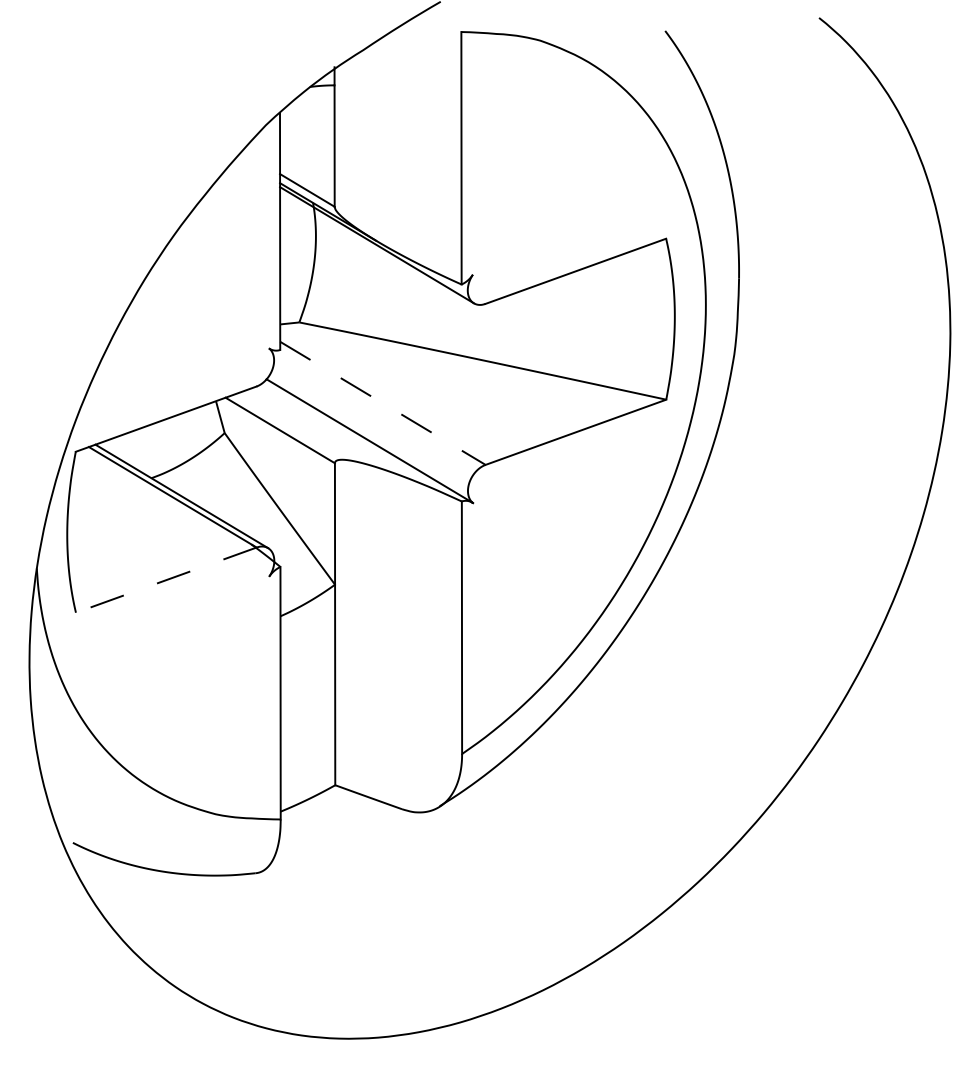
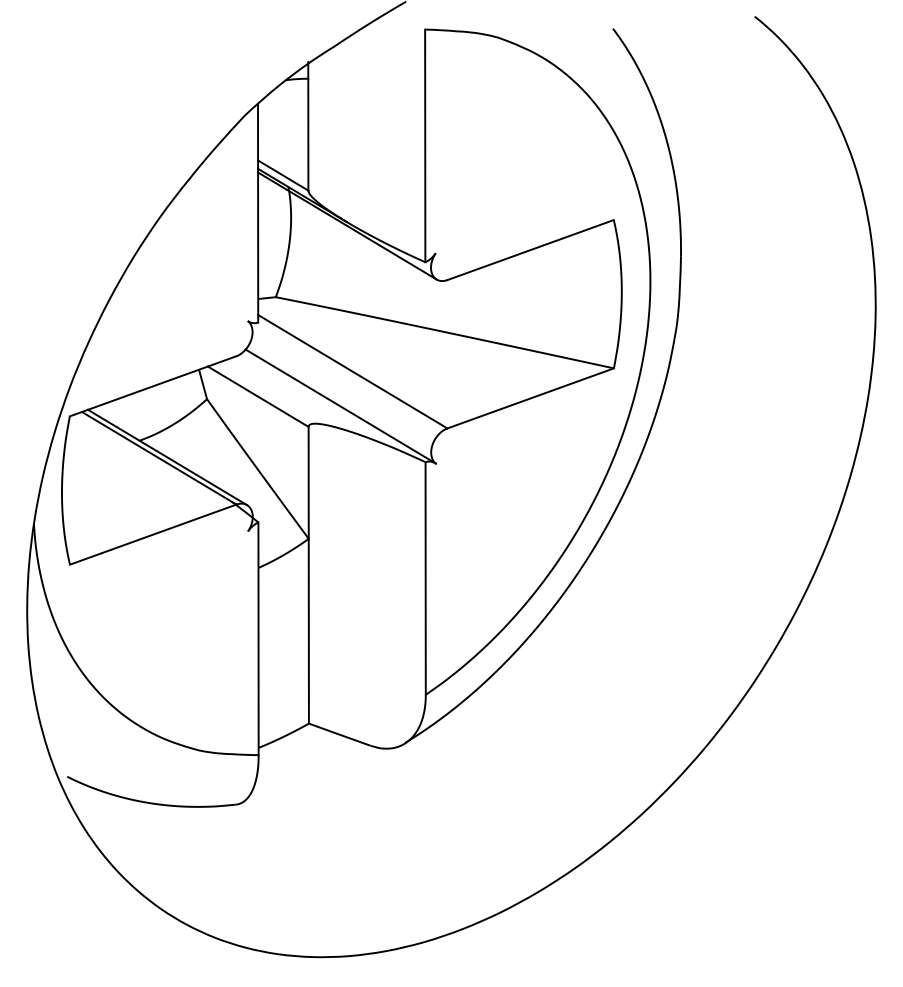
line: (383, 404) -> (353, 372), dashed -> solid
line: (165, 579) -> (152, 534), dashed -> solid

